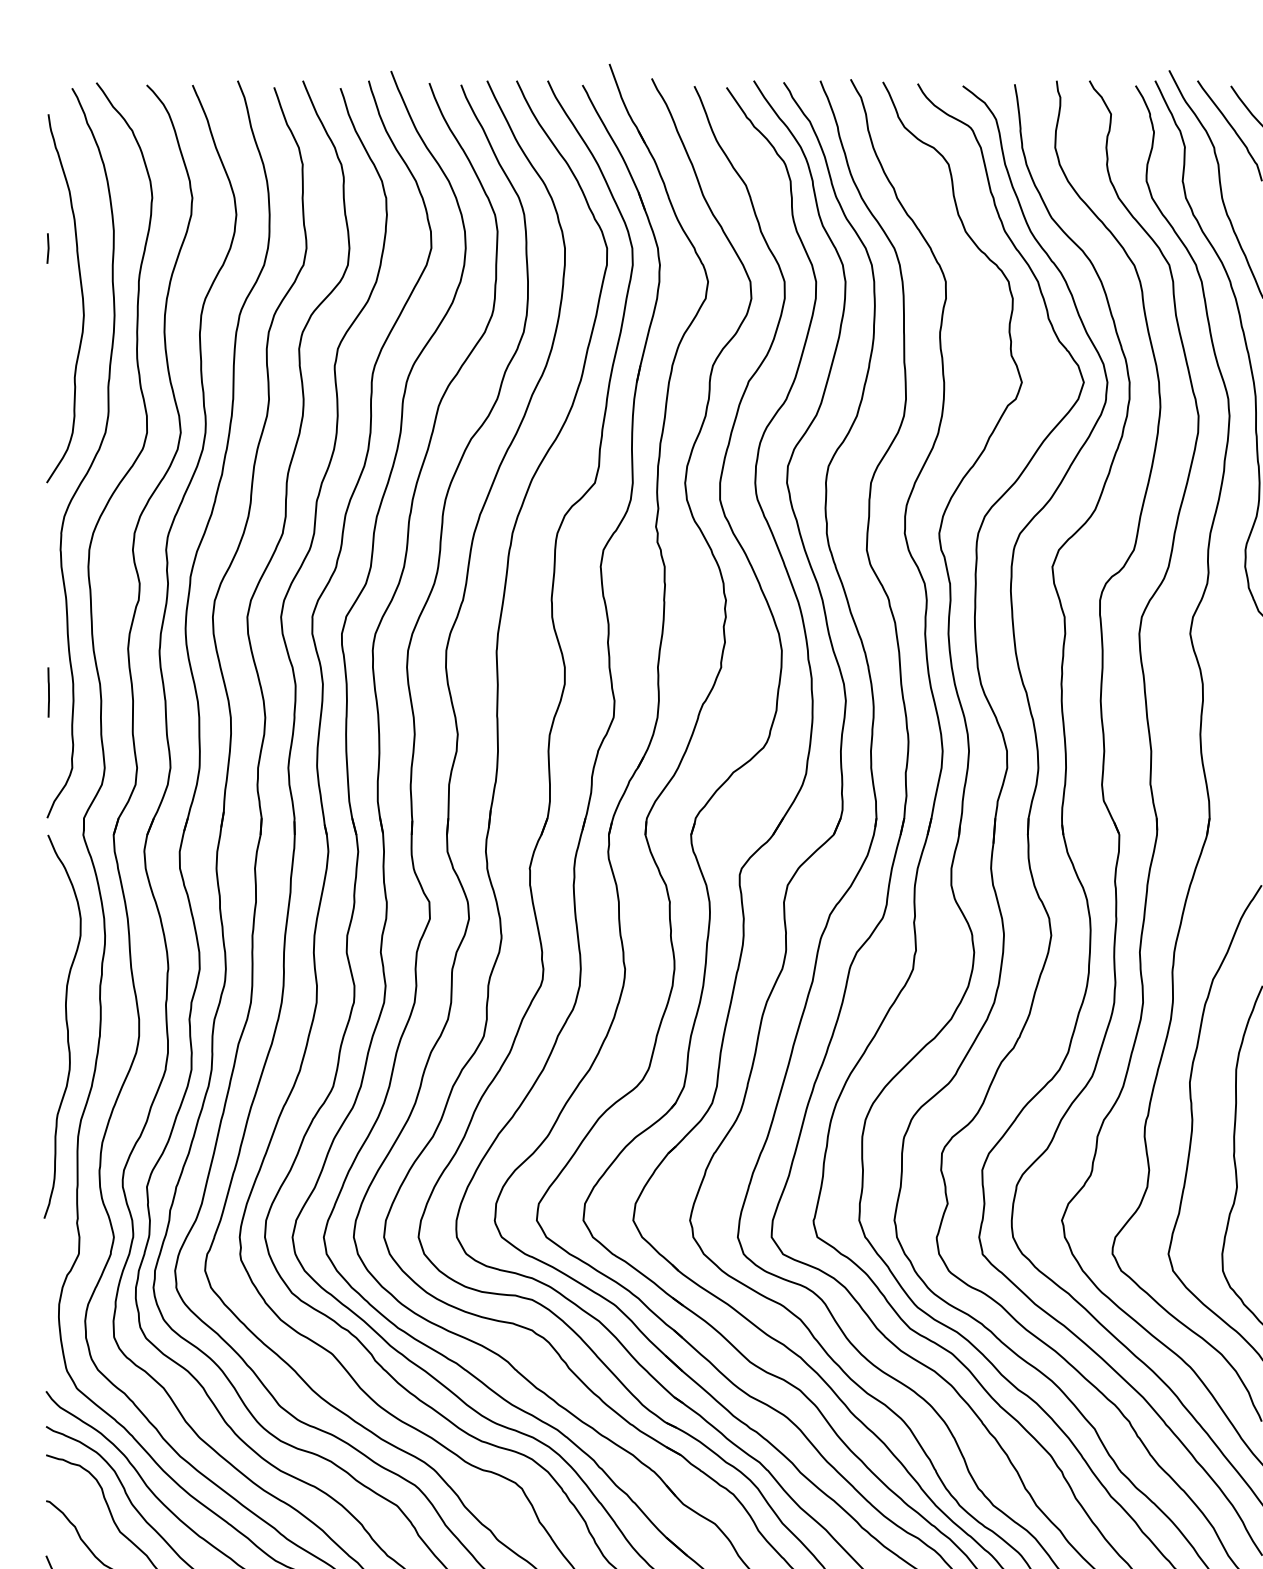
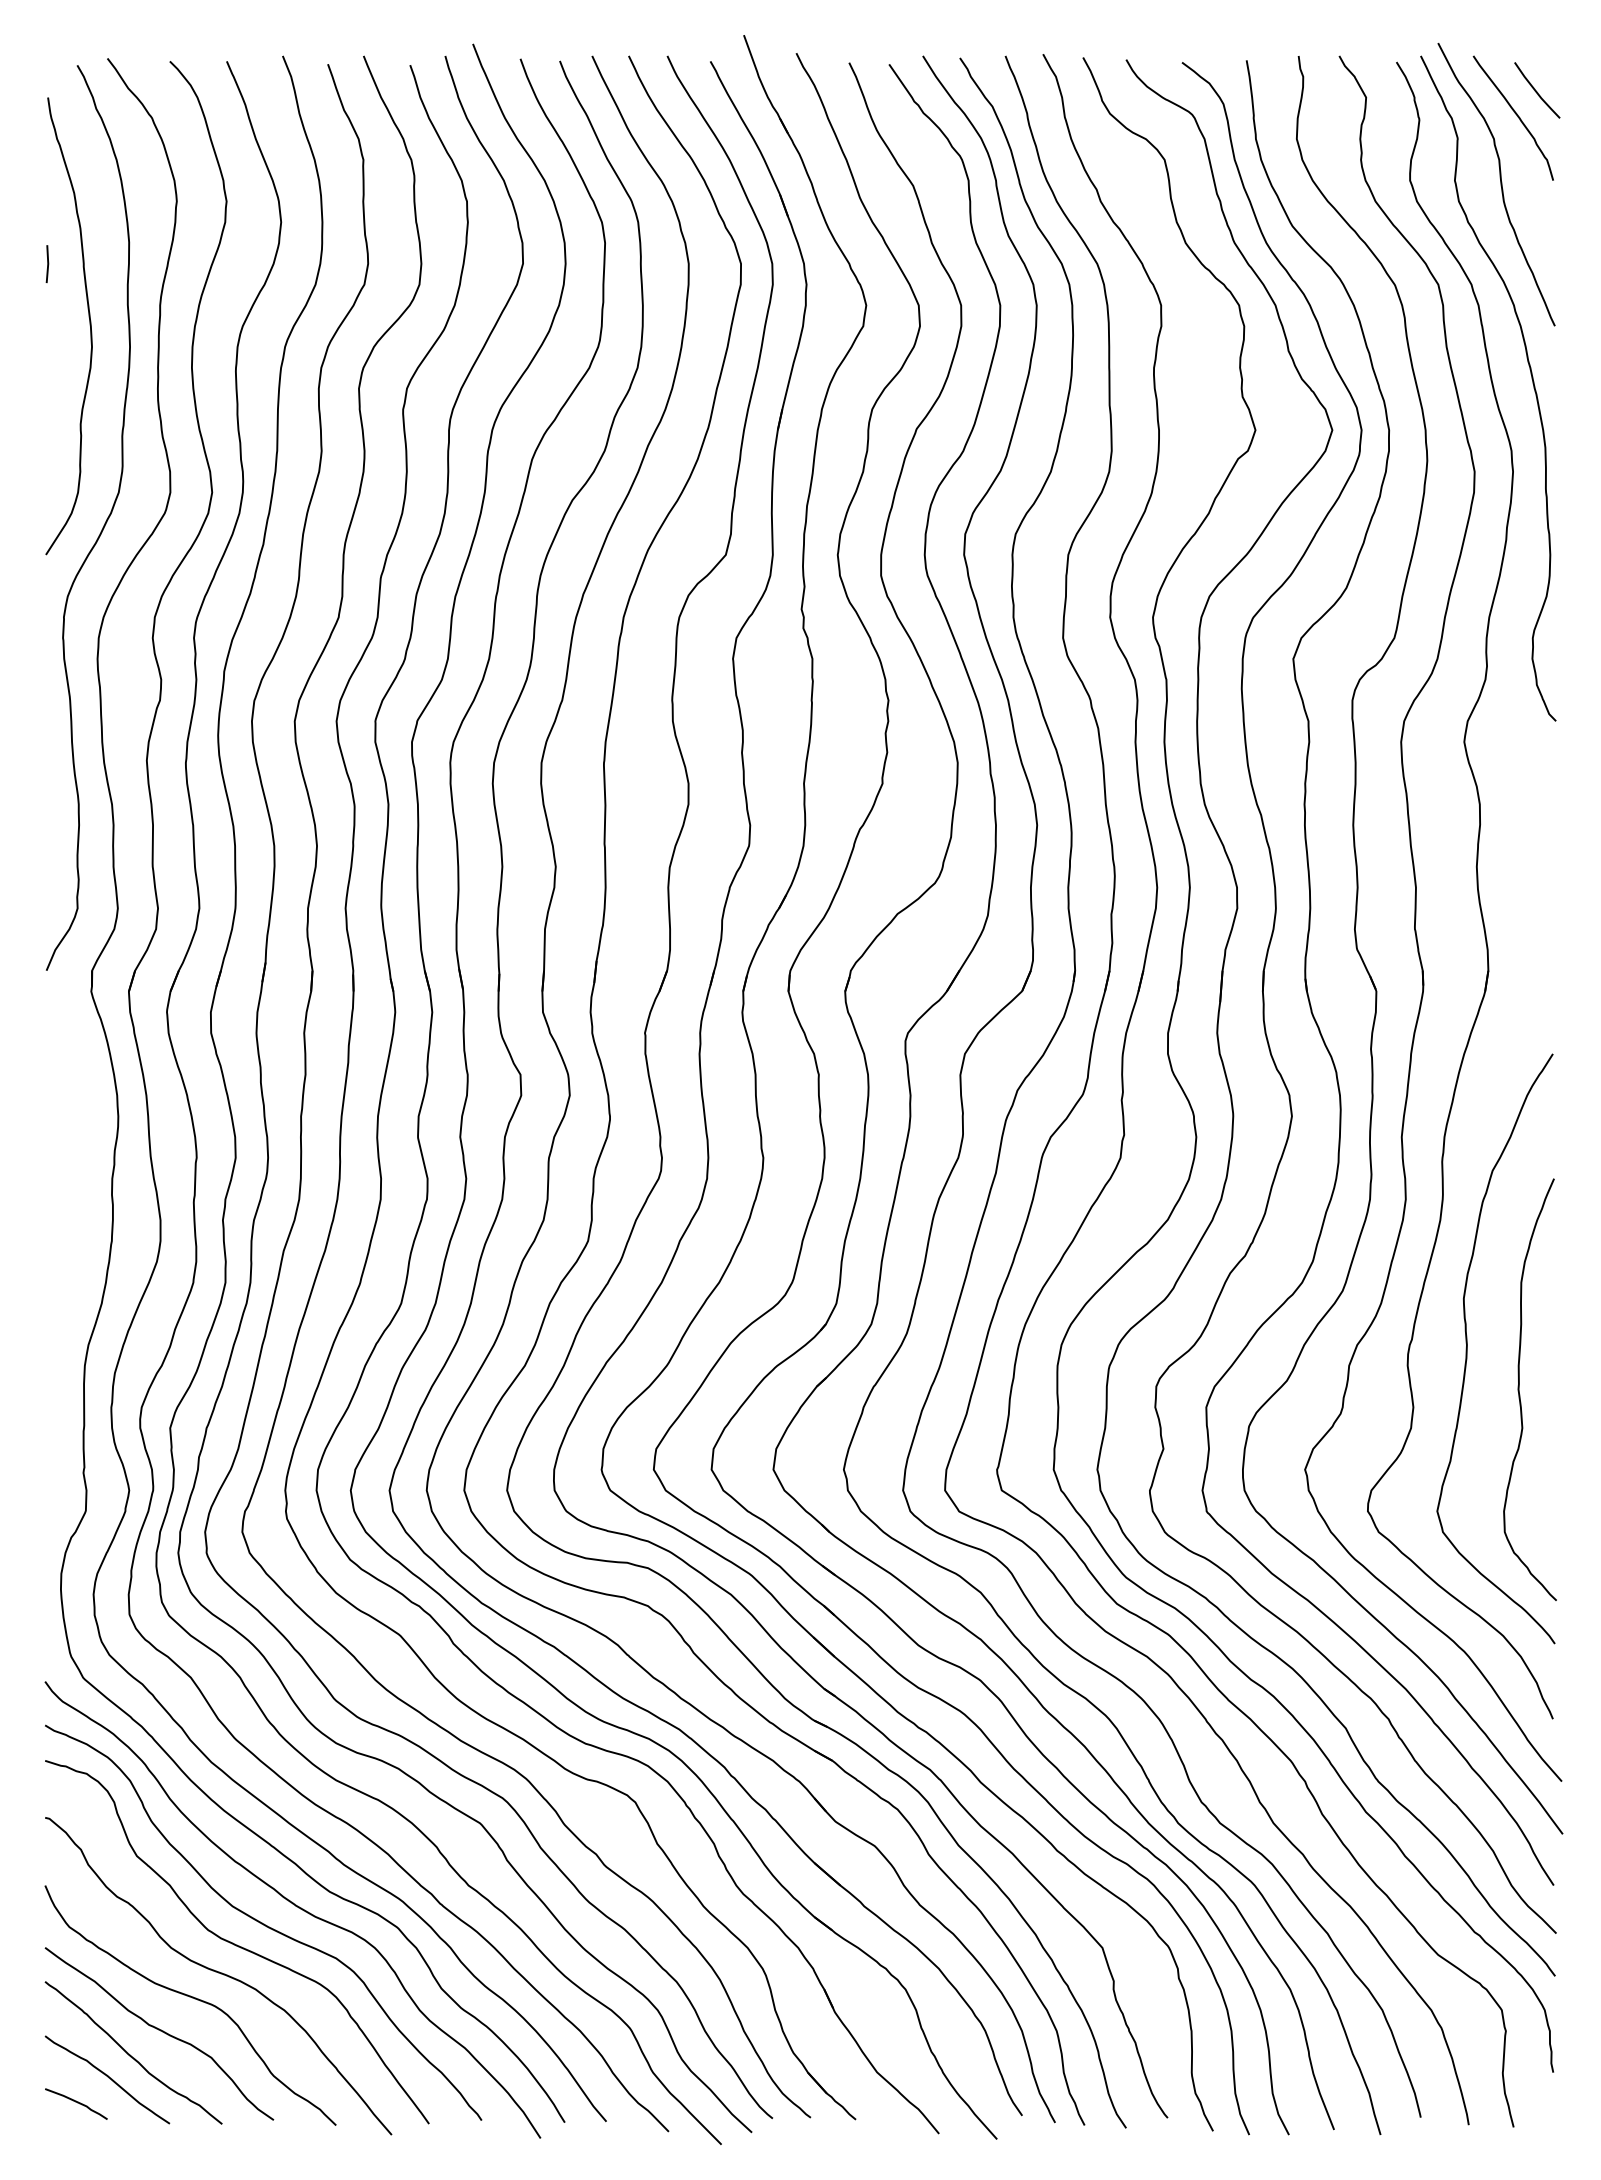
line: (48, 692) -> (48, 814), removed
curve: (66, 1026) -> (70, 1229), removed

